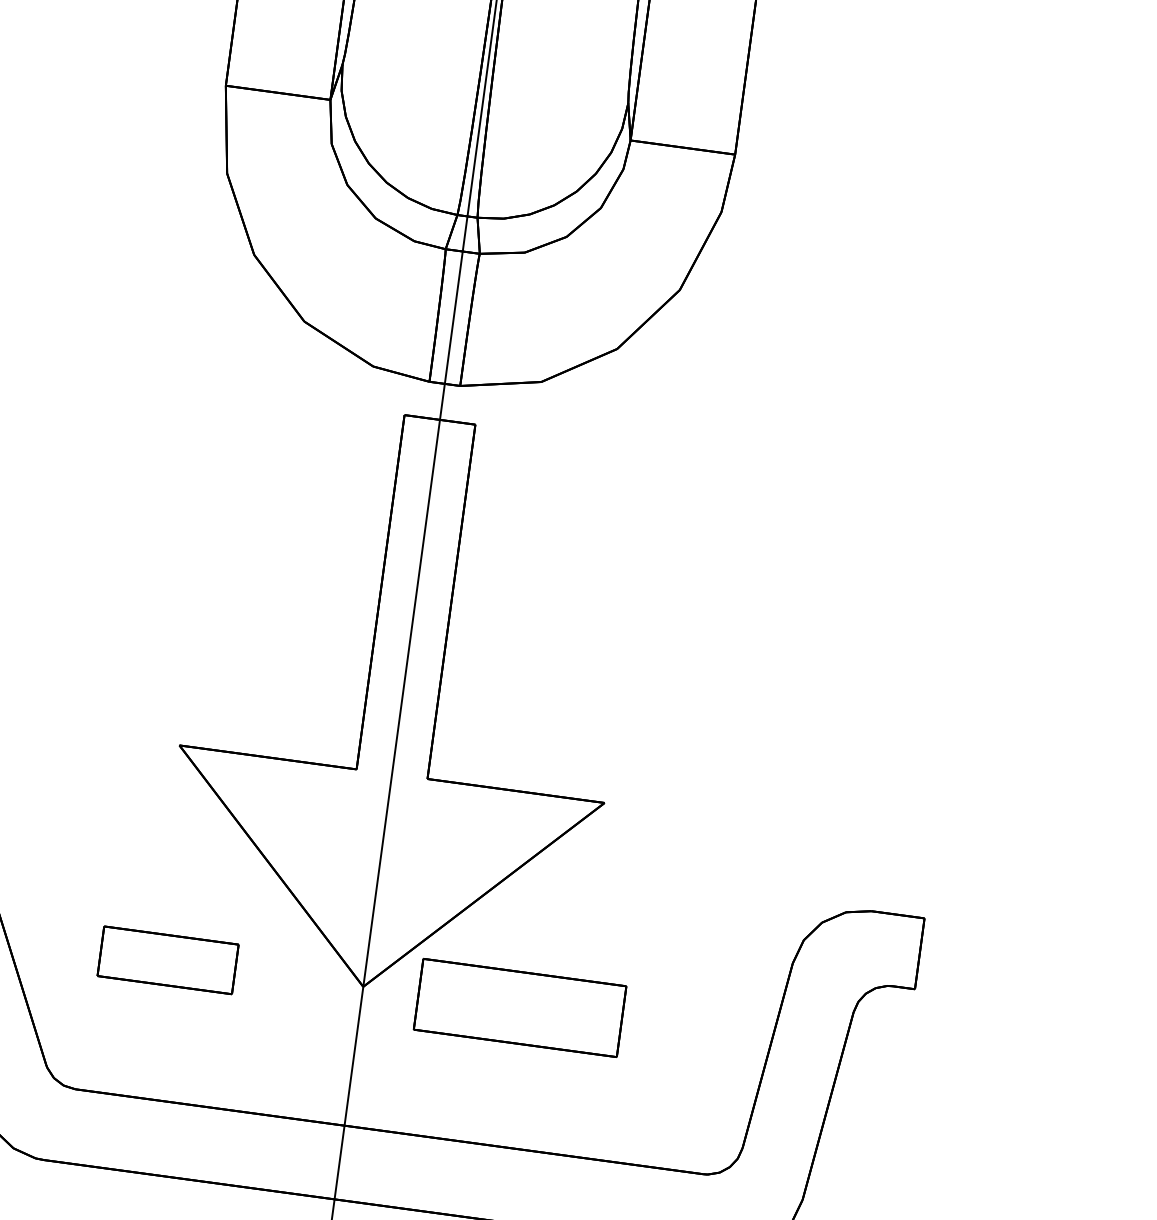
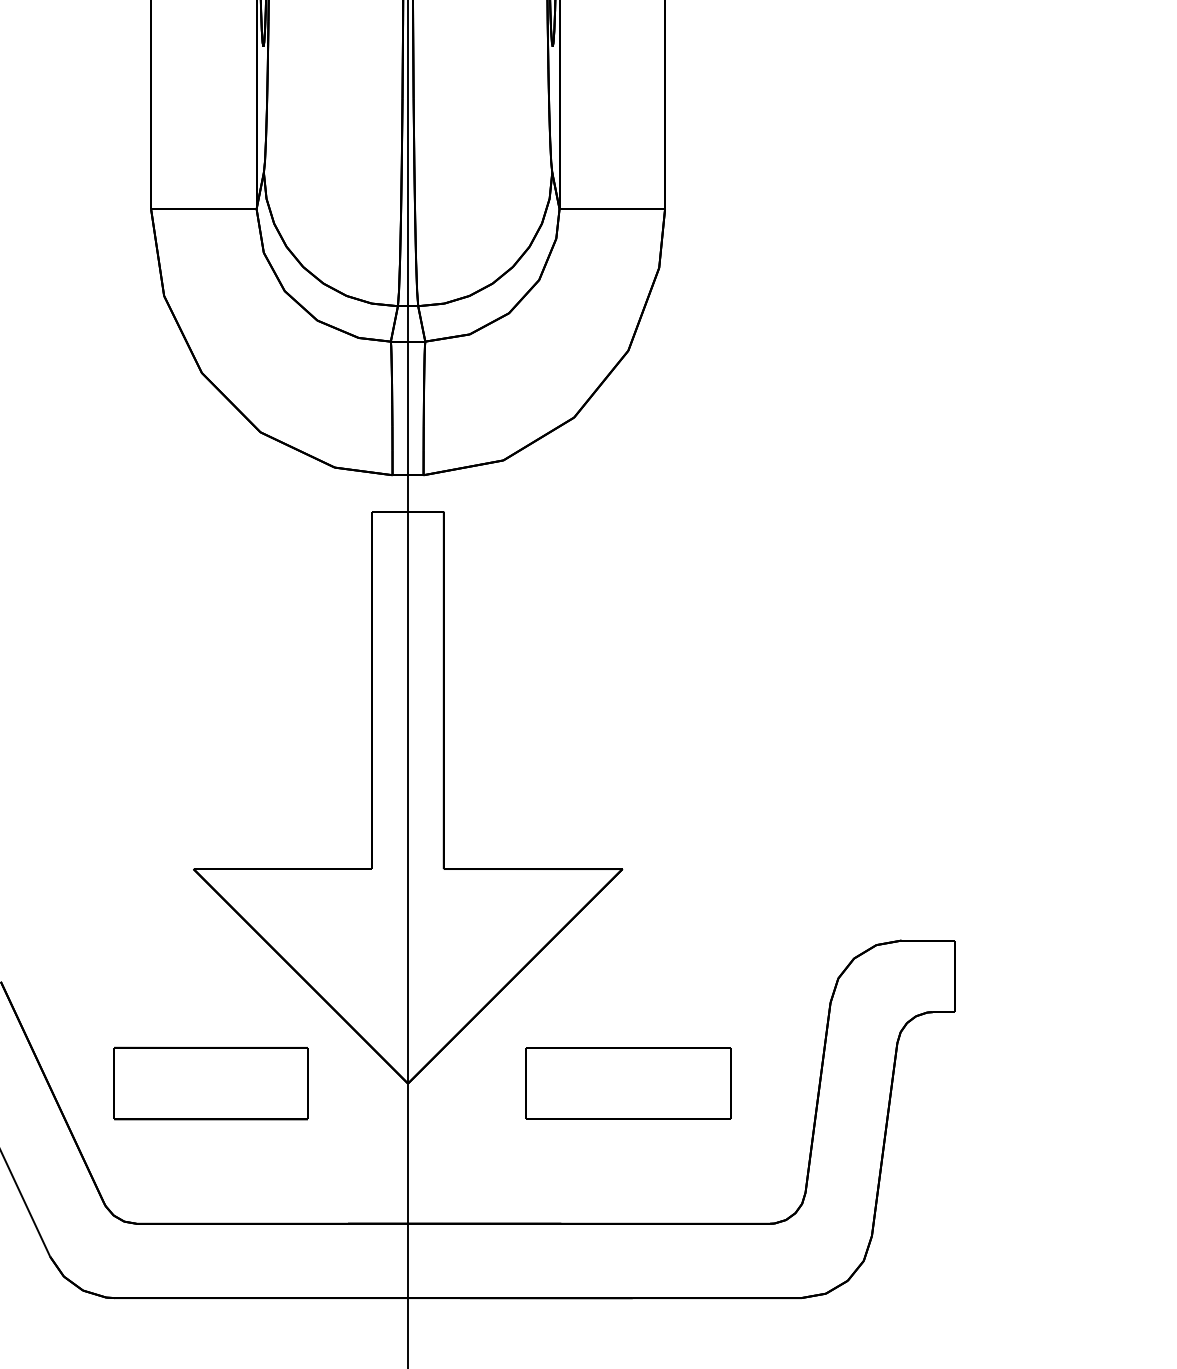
part: (167, 960) -> (210, 1083), size x1.43
part: (520, 1007) -> (628, 1083), moved

